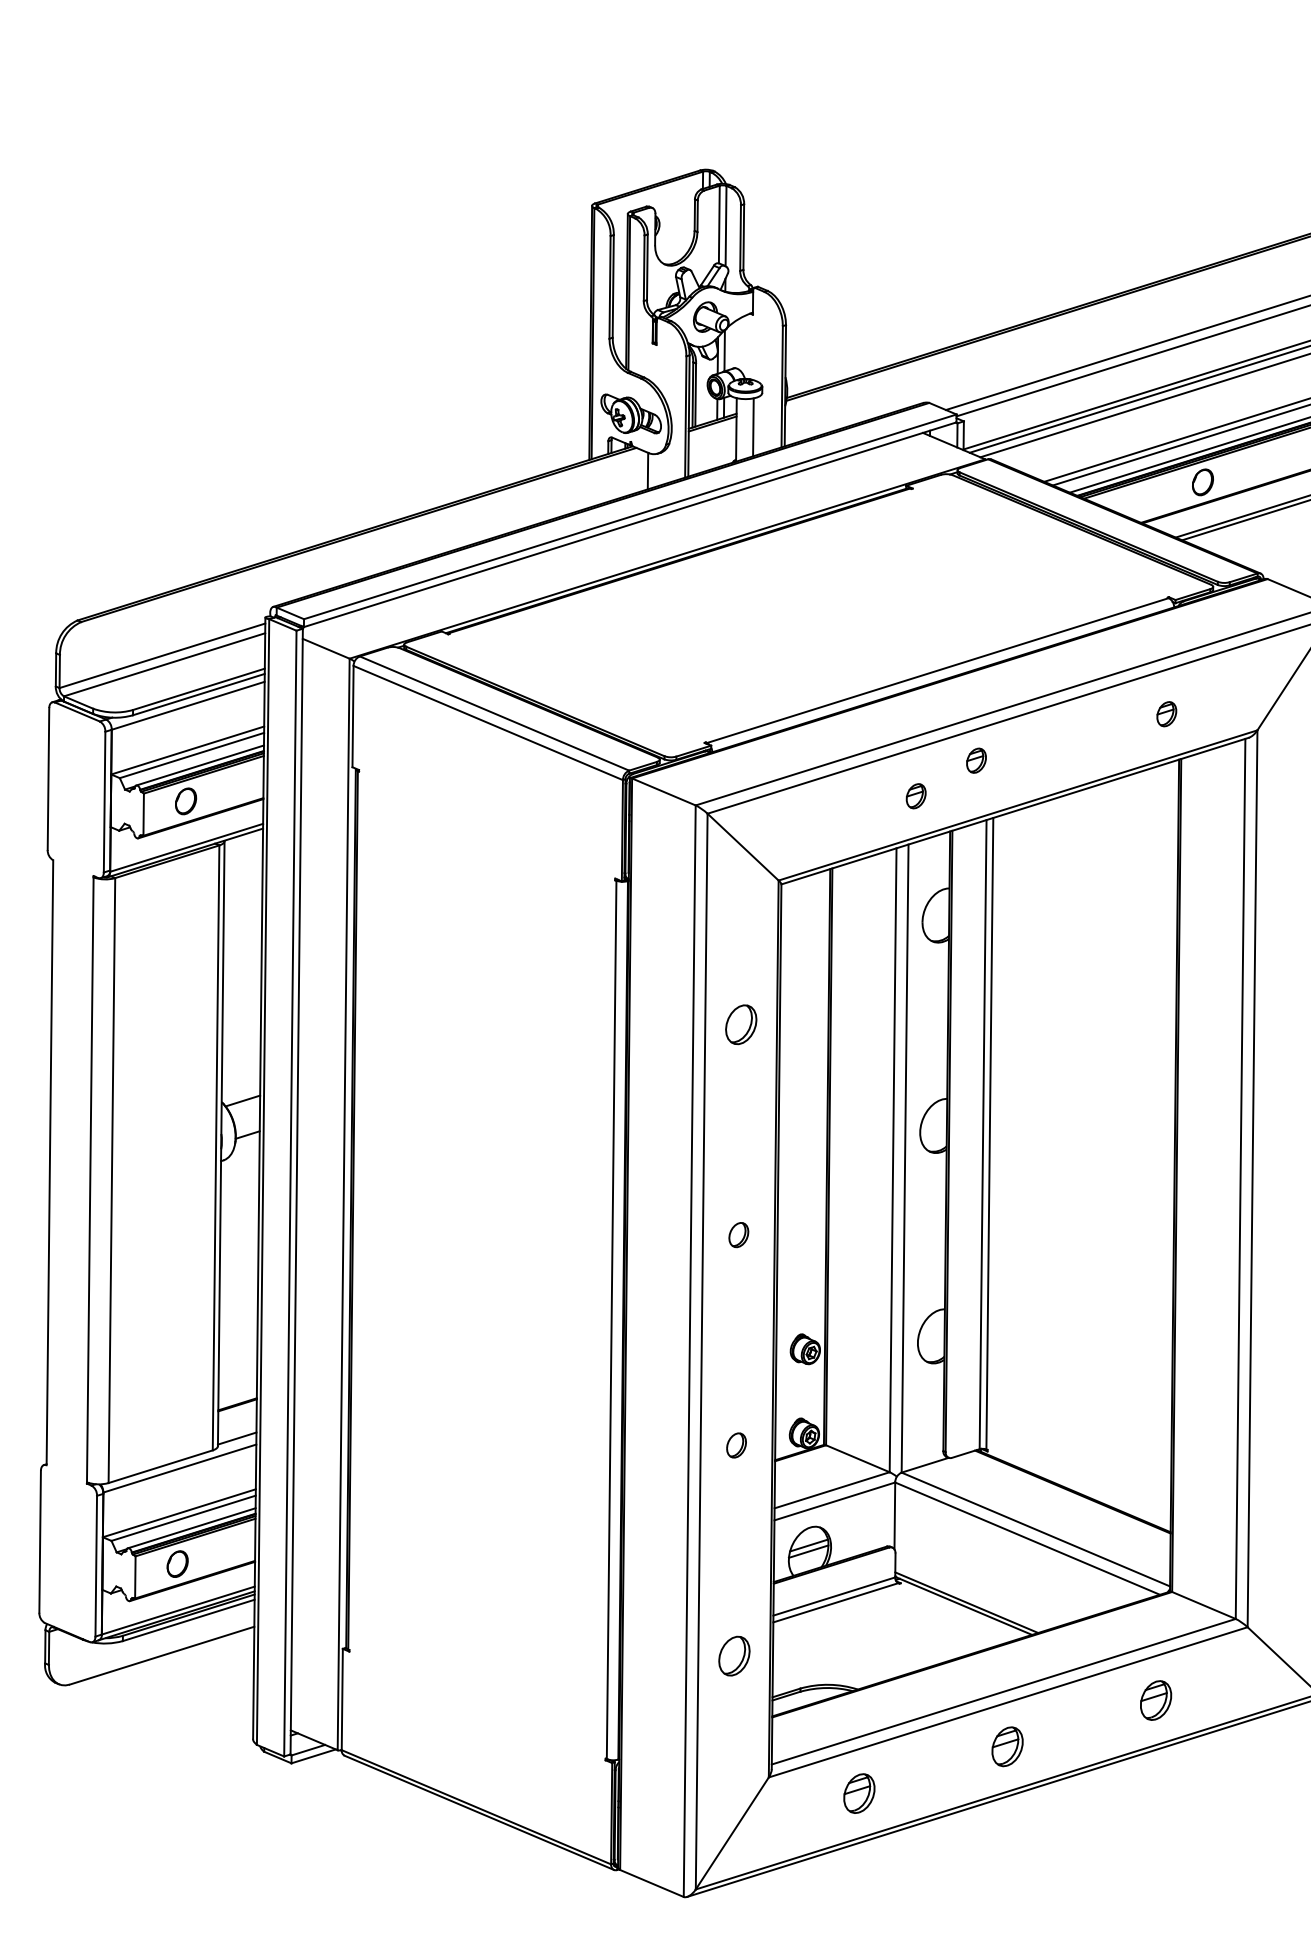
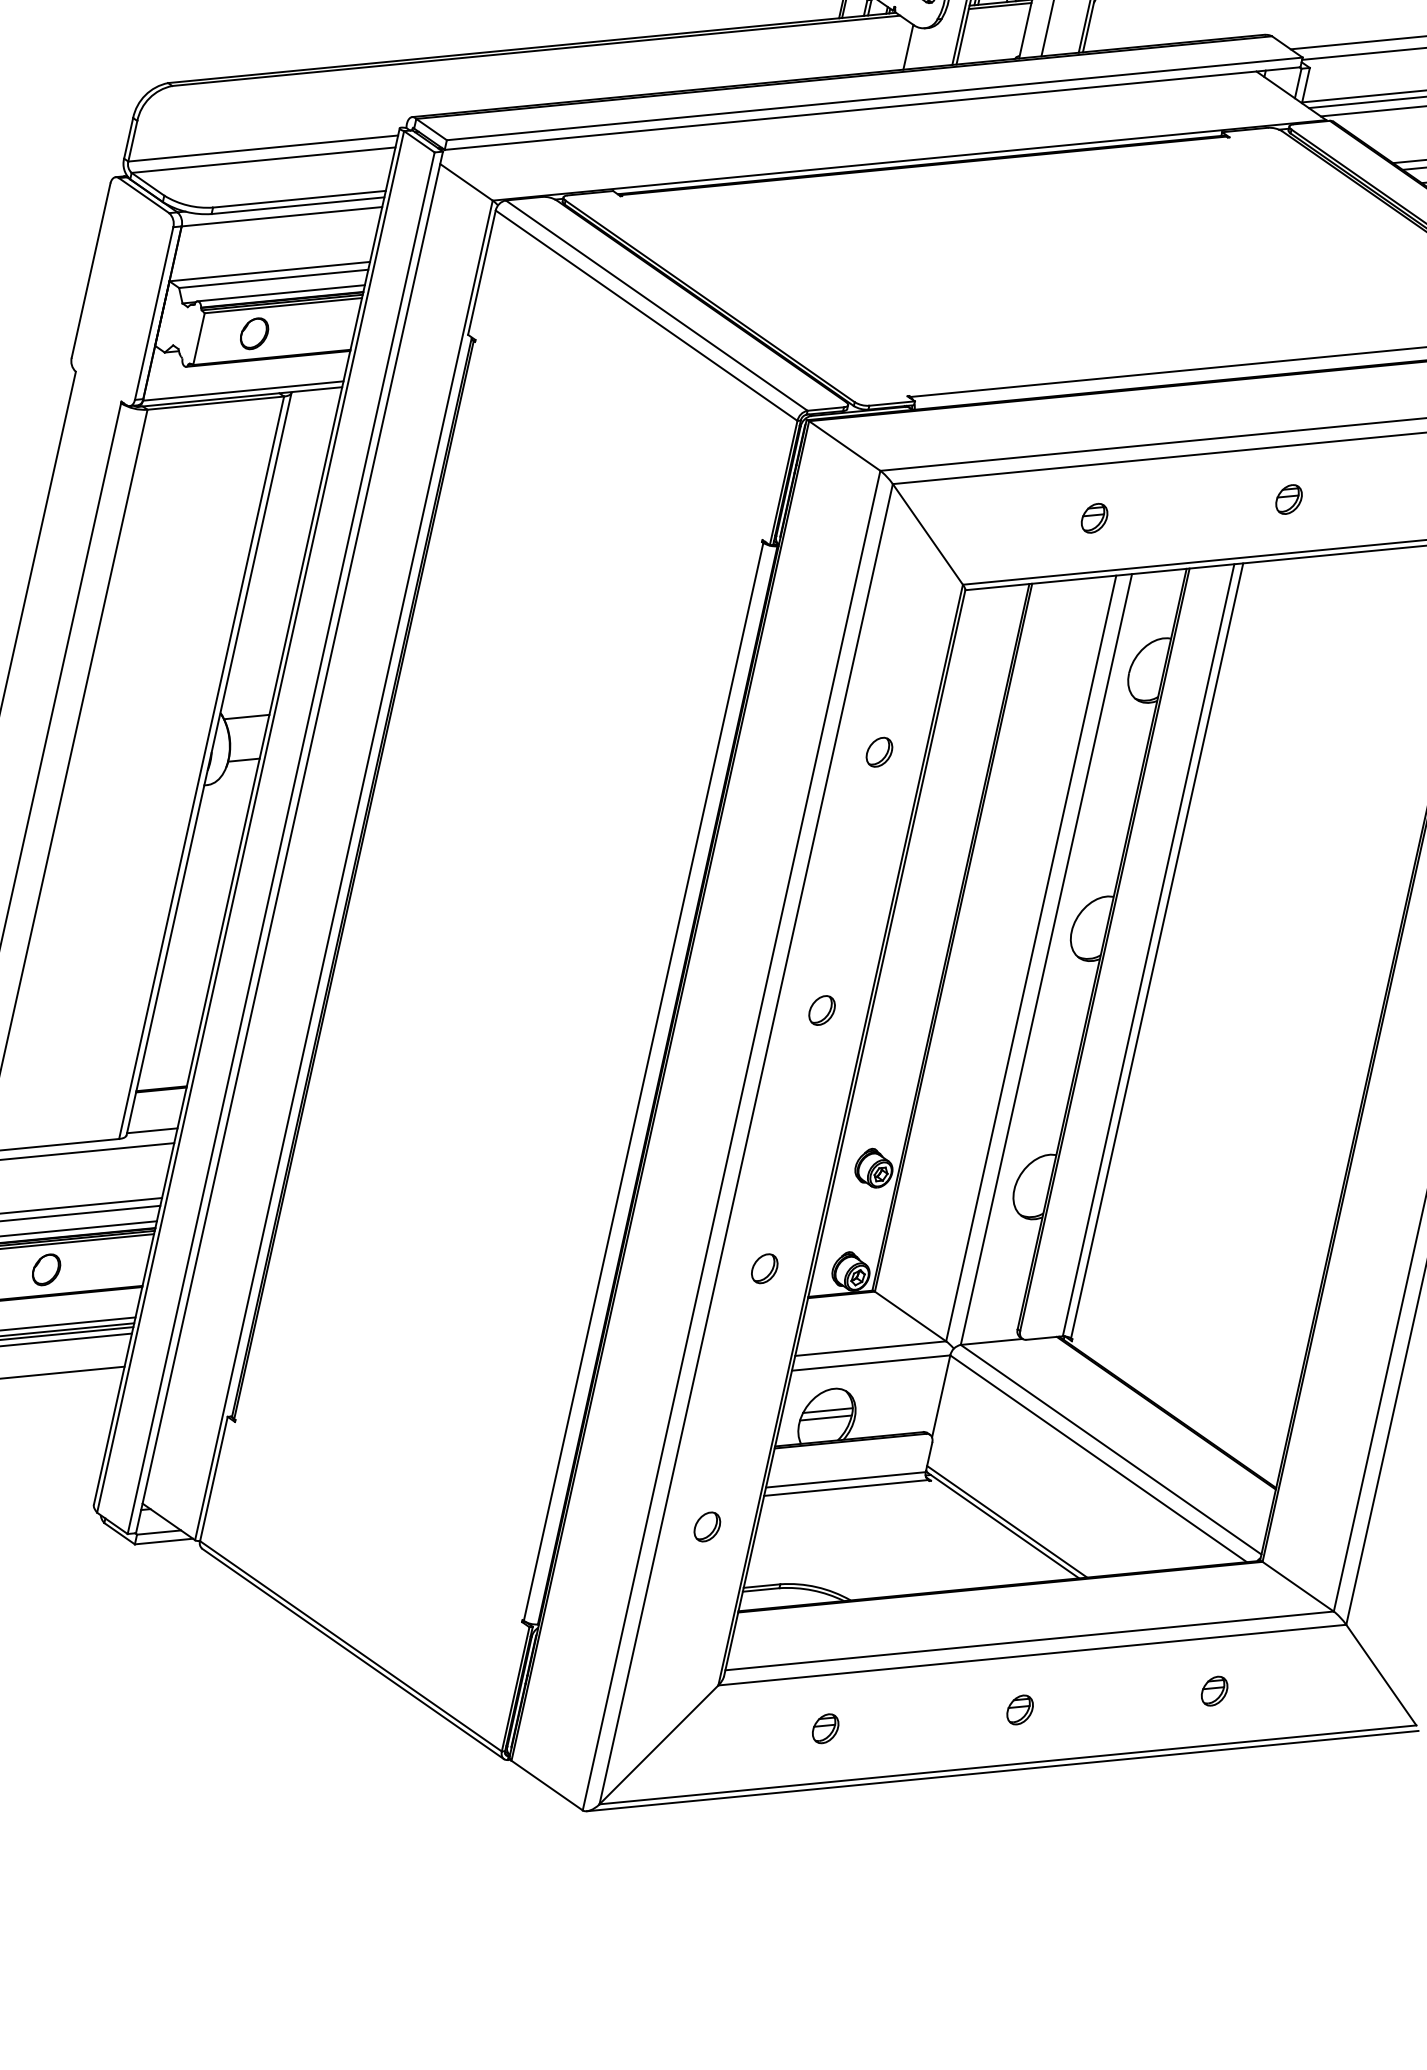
part: (976, 760) -> (1289, 499), moved
part: (915, 796) -> (1093, 518), moved
part: (740, 1024) -> (878, 751), size x0.62
part: (733, 1655) -> (706, 1526), size x0.62
part: (1155, 1700) -> (1213, 1691), size x0.62
part: (1007, 1747) -> (1019, 1710), size x0.62
part: (859, 1793) -> (825, 1728), size x0.62

